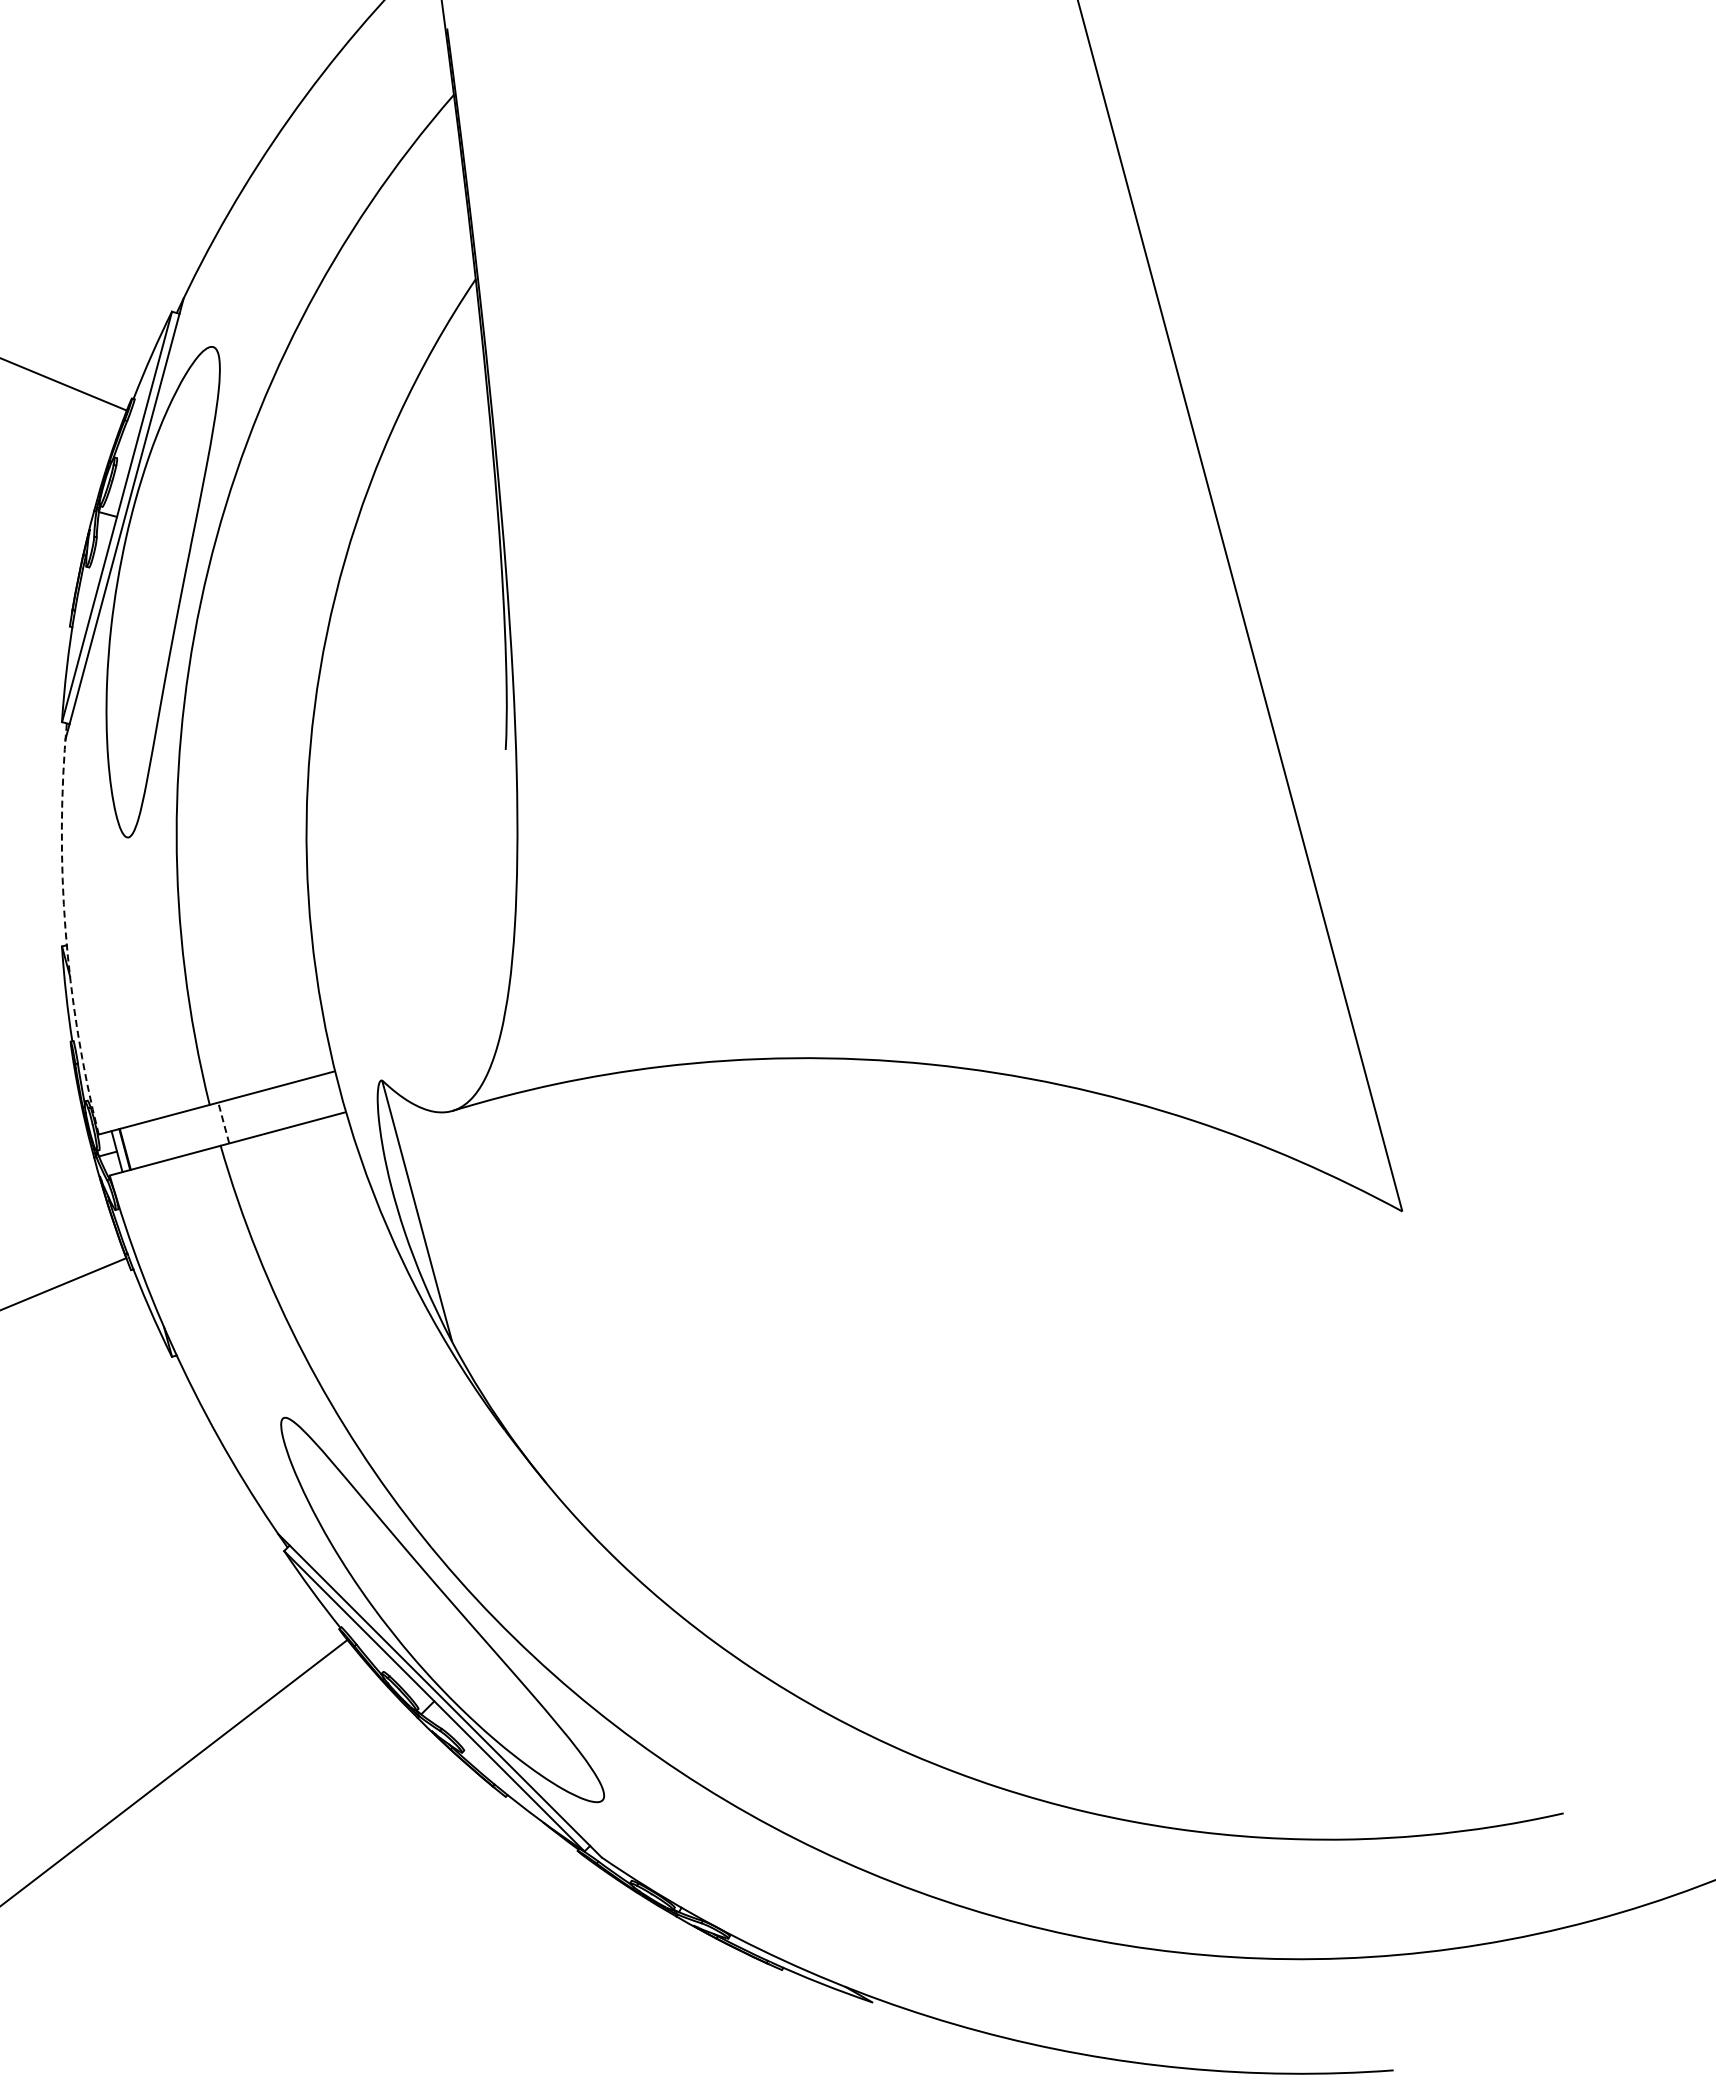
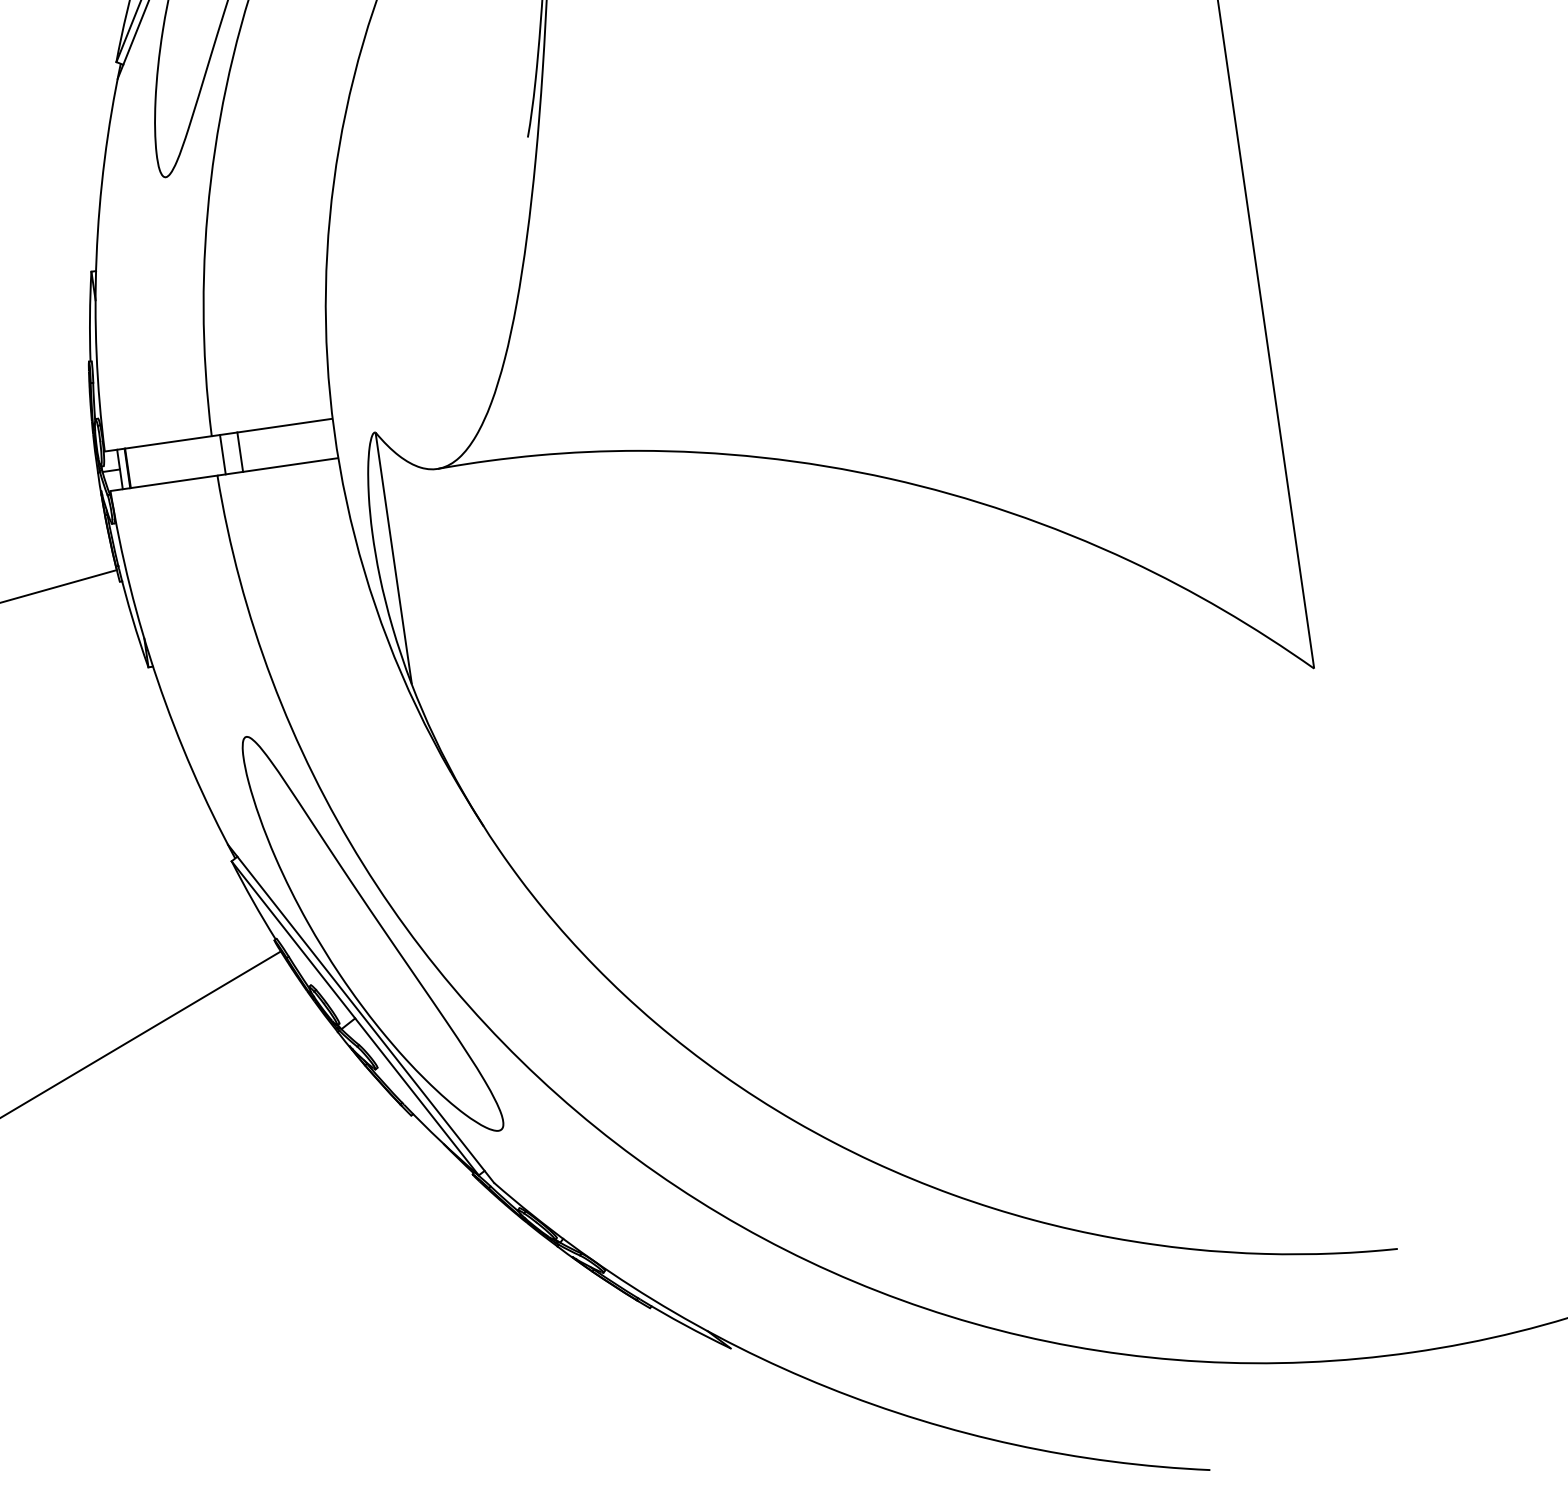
arc: (65, 930) -> (96, 257), dashed -> solid
line: (241, 1117) -> (240, 451), added
line: (223, 1122) -> (222, 454), dashed -> solid

